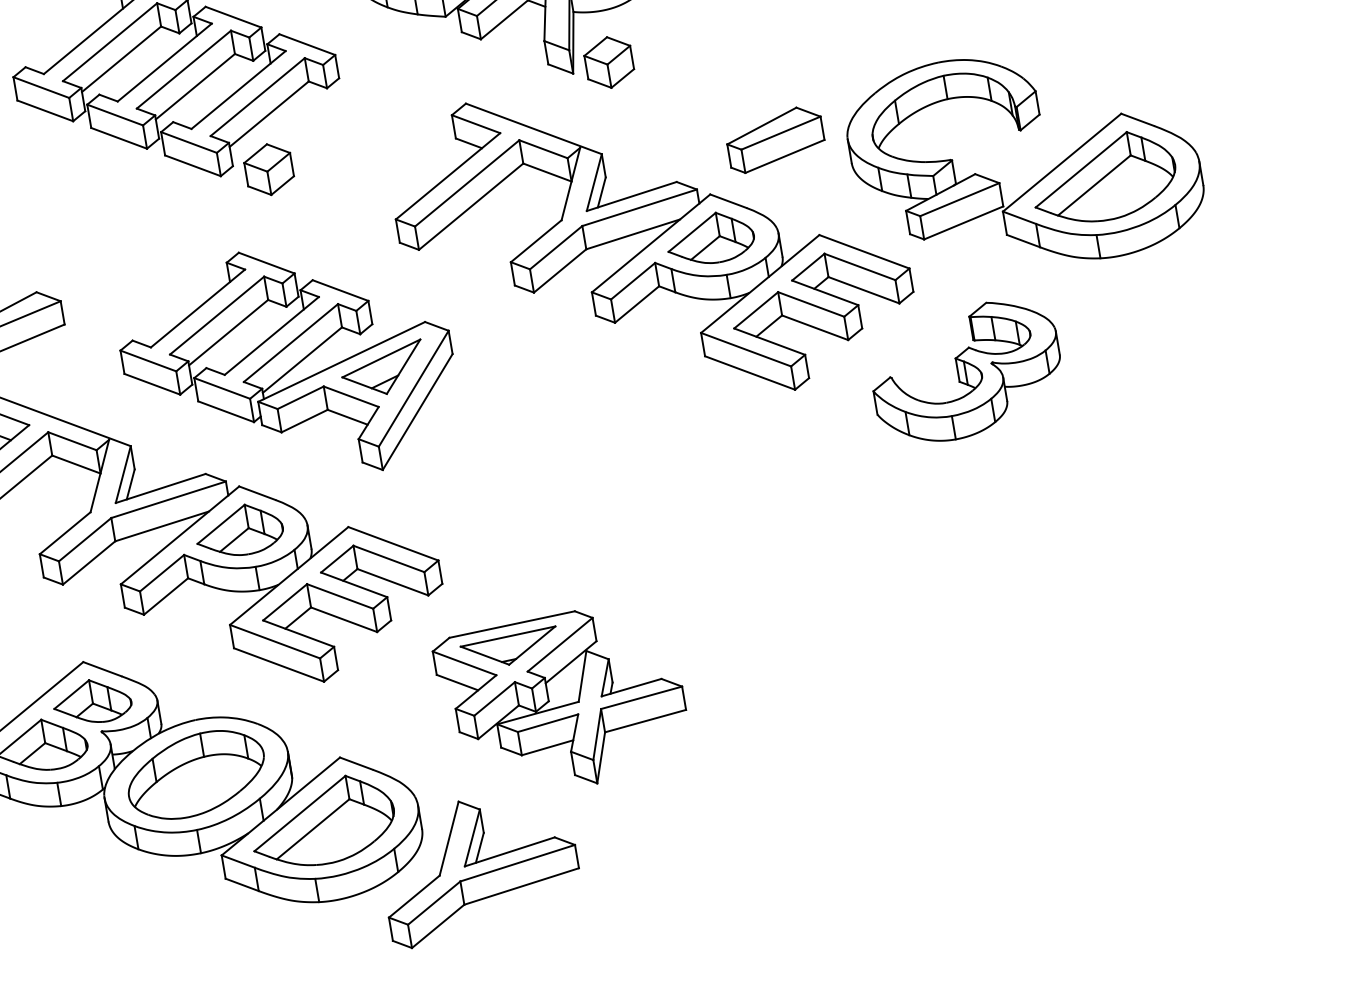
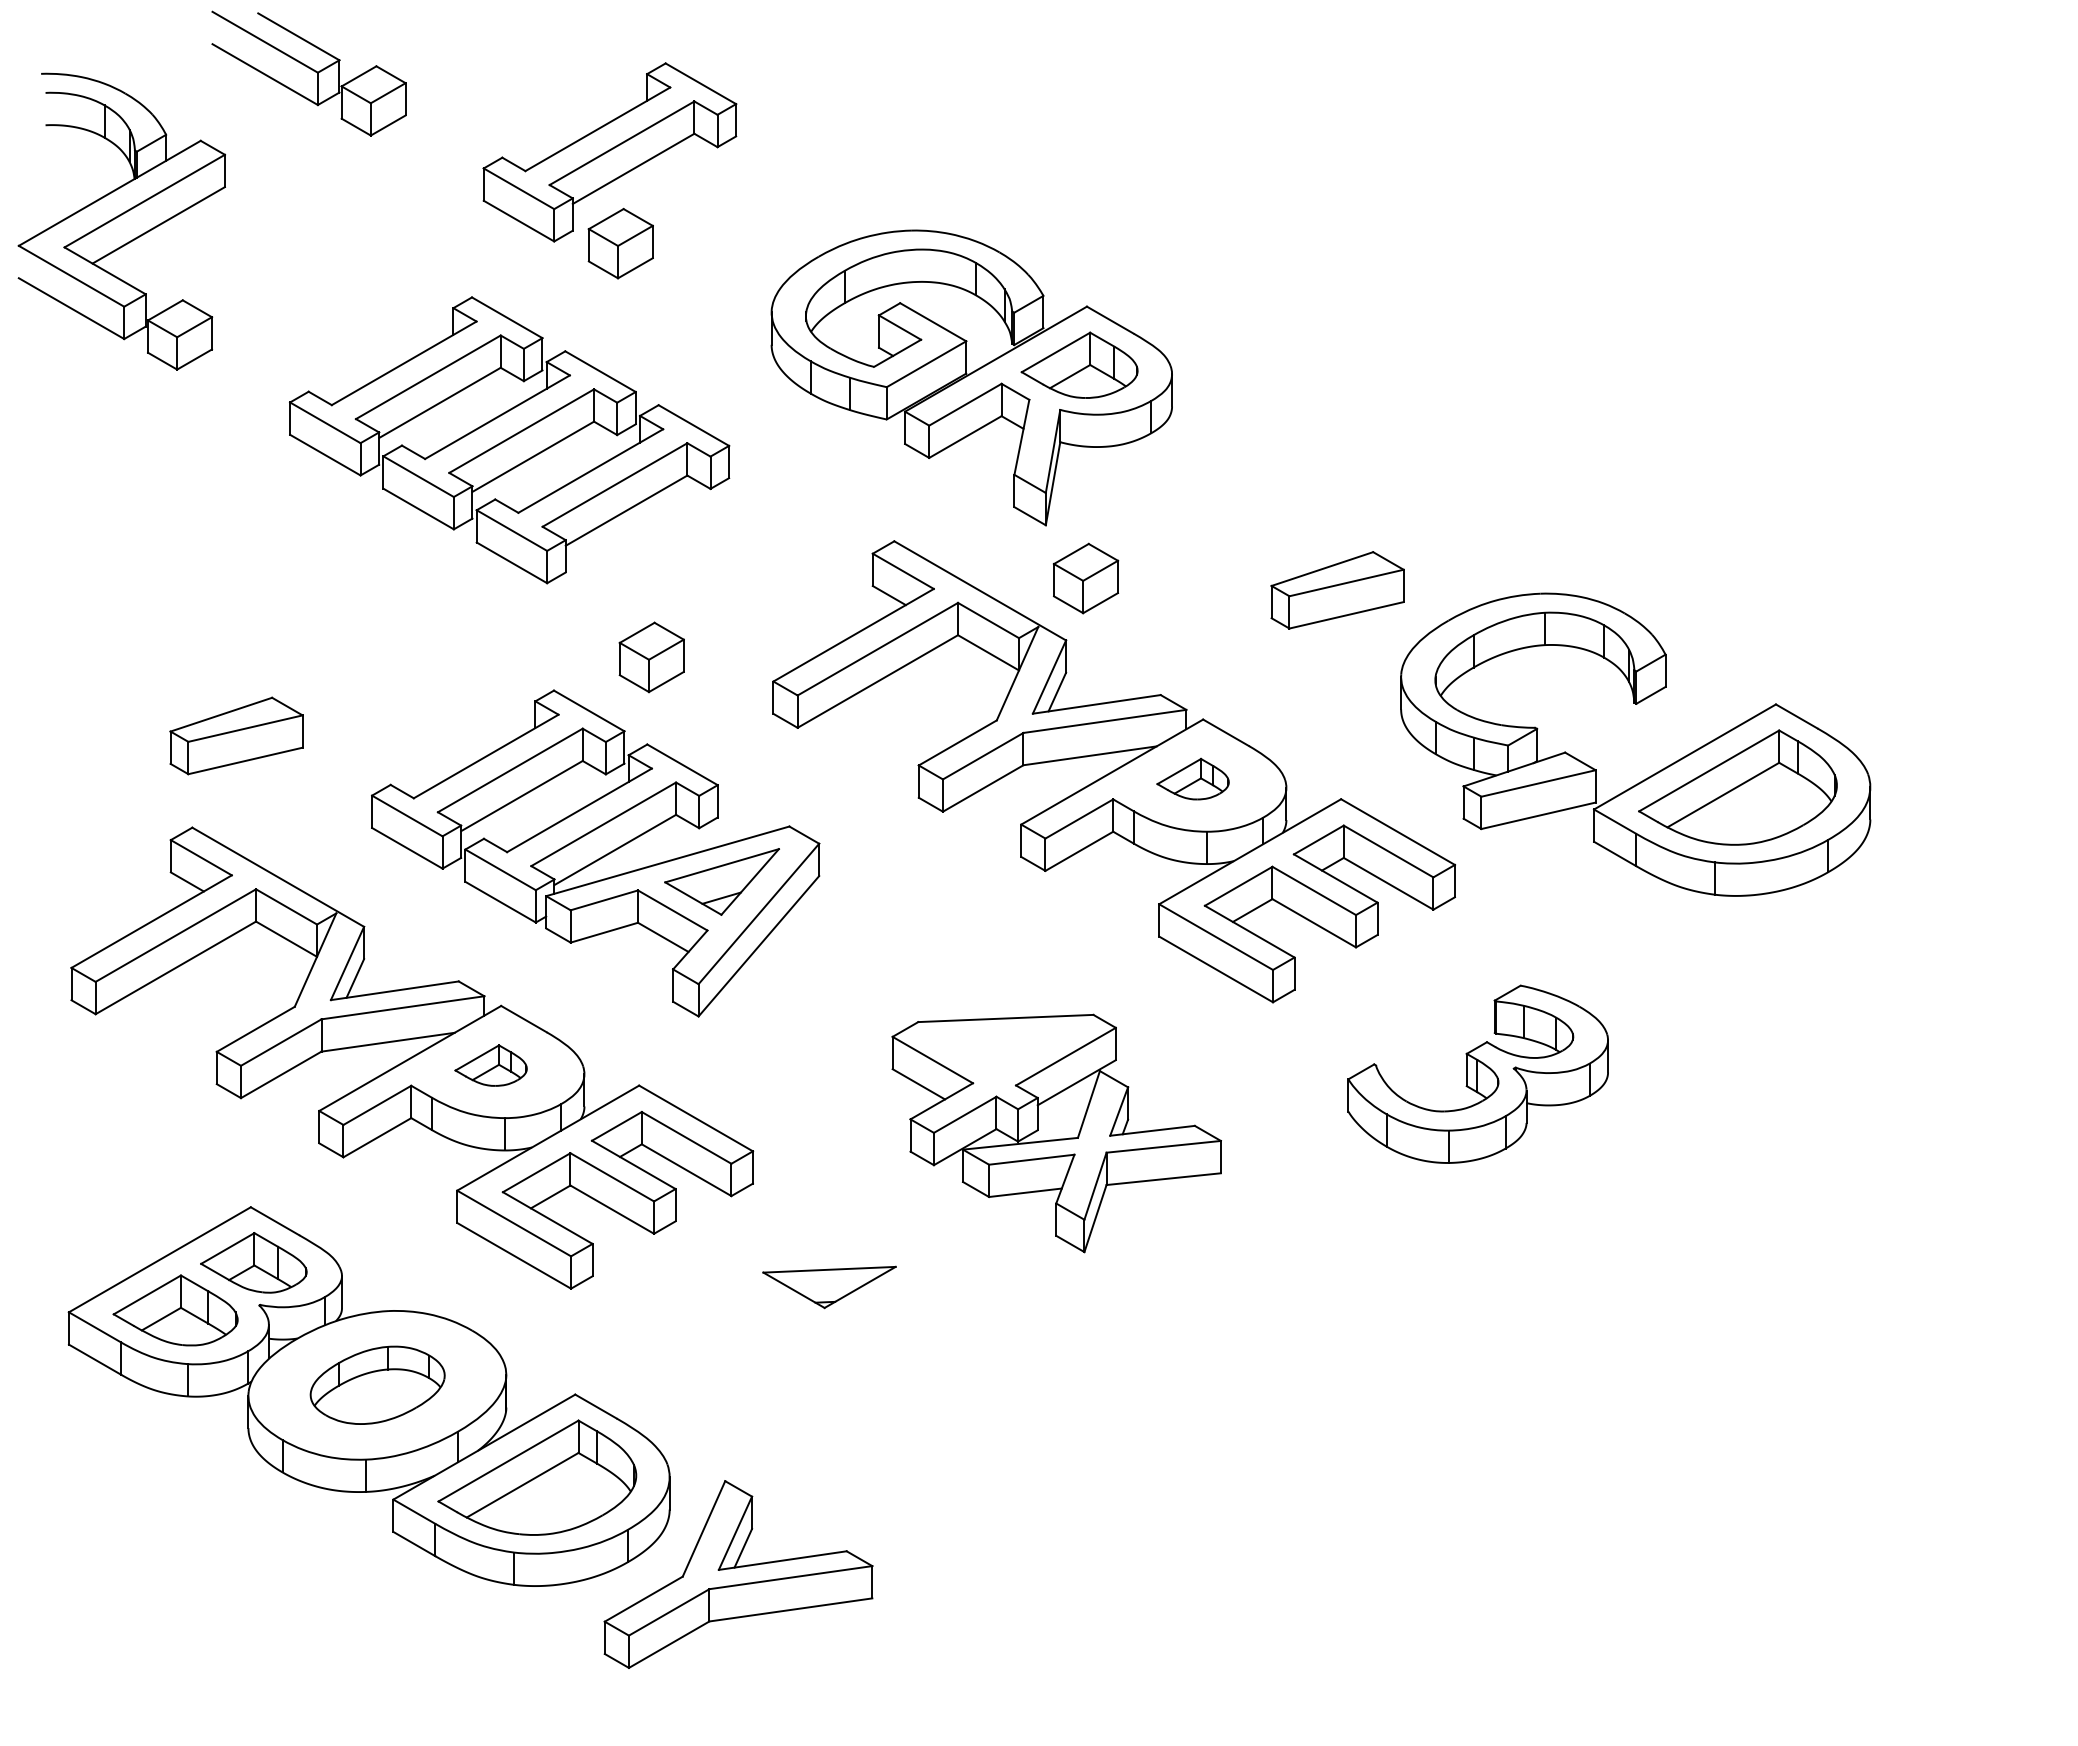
part: (609, 62) -> (1086, 578), moved
part: (775, 139) -> (1337, 590), moved
part: (268, 169) -> (651, 657), moved
part: (709, 238) -> (1192, 778), size x0.6
part: (965, 371) -> (1477, 1073), moved
part: (238, 530) -> (490, 1065), size x0.6
part: (562, 701) -> (1056, 1133), moved
part: (196, 775) -> (377, 1385), size x0.7

